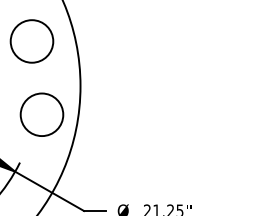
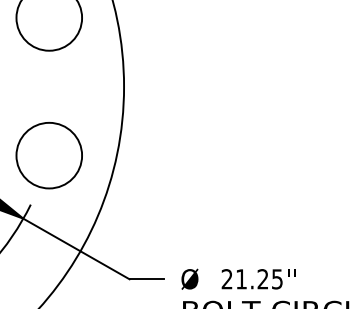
circle: (41, 114) -> (48, 155), moved

